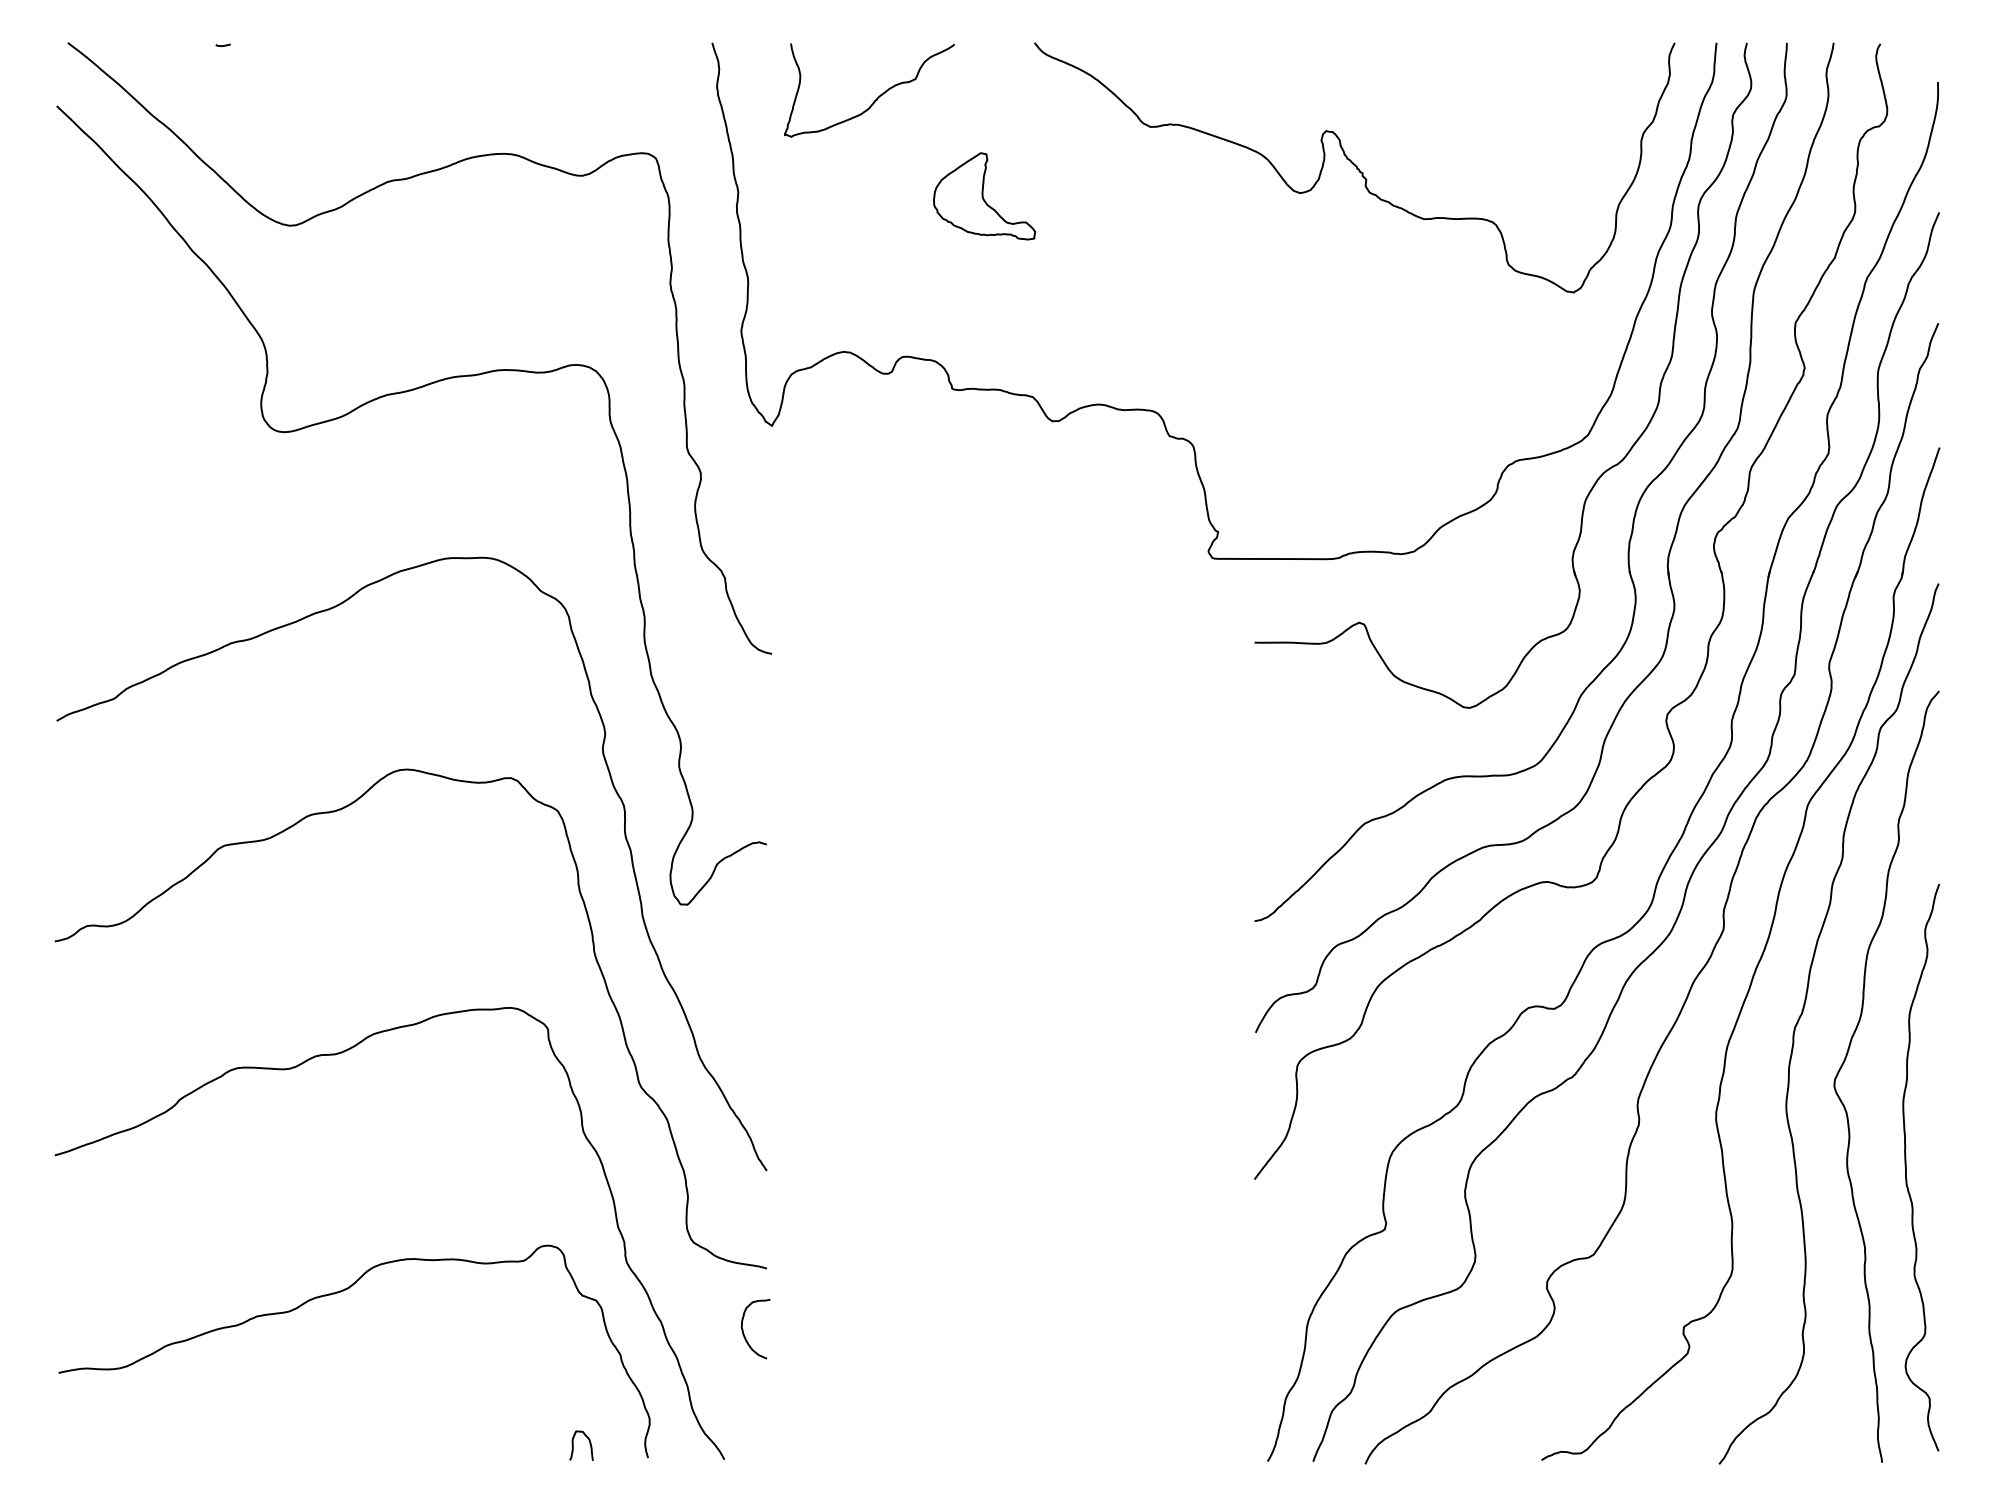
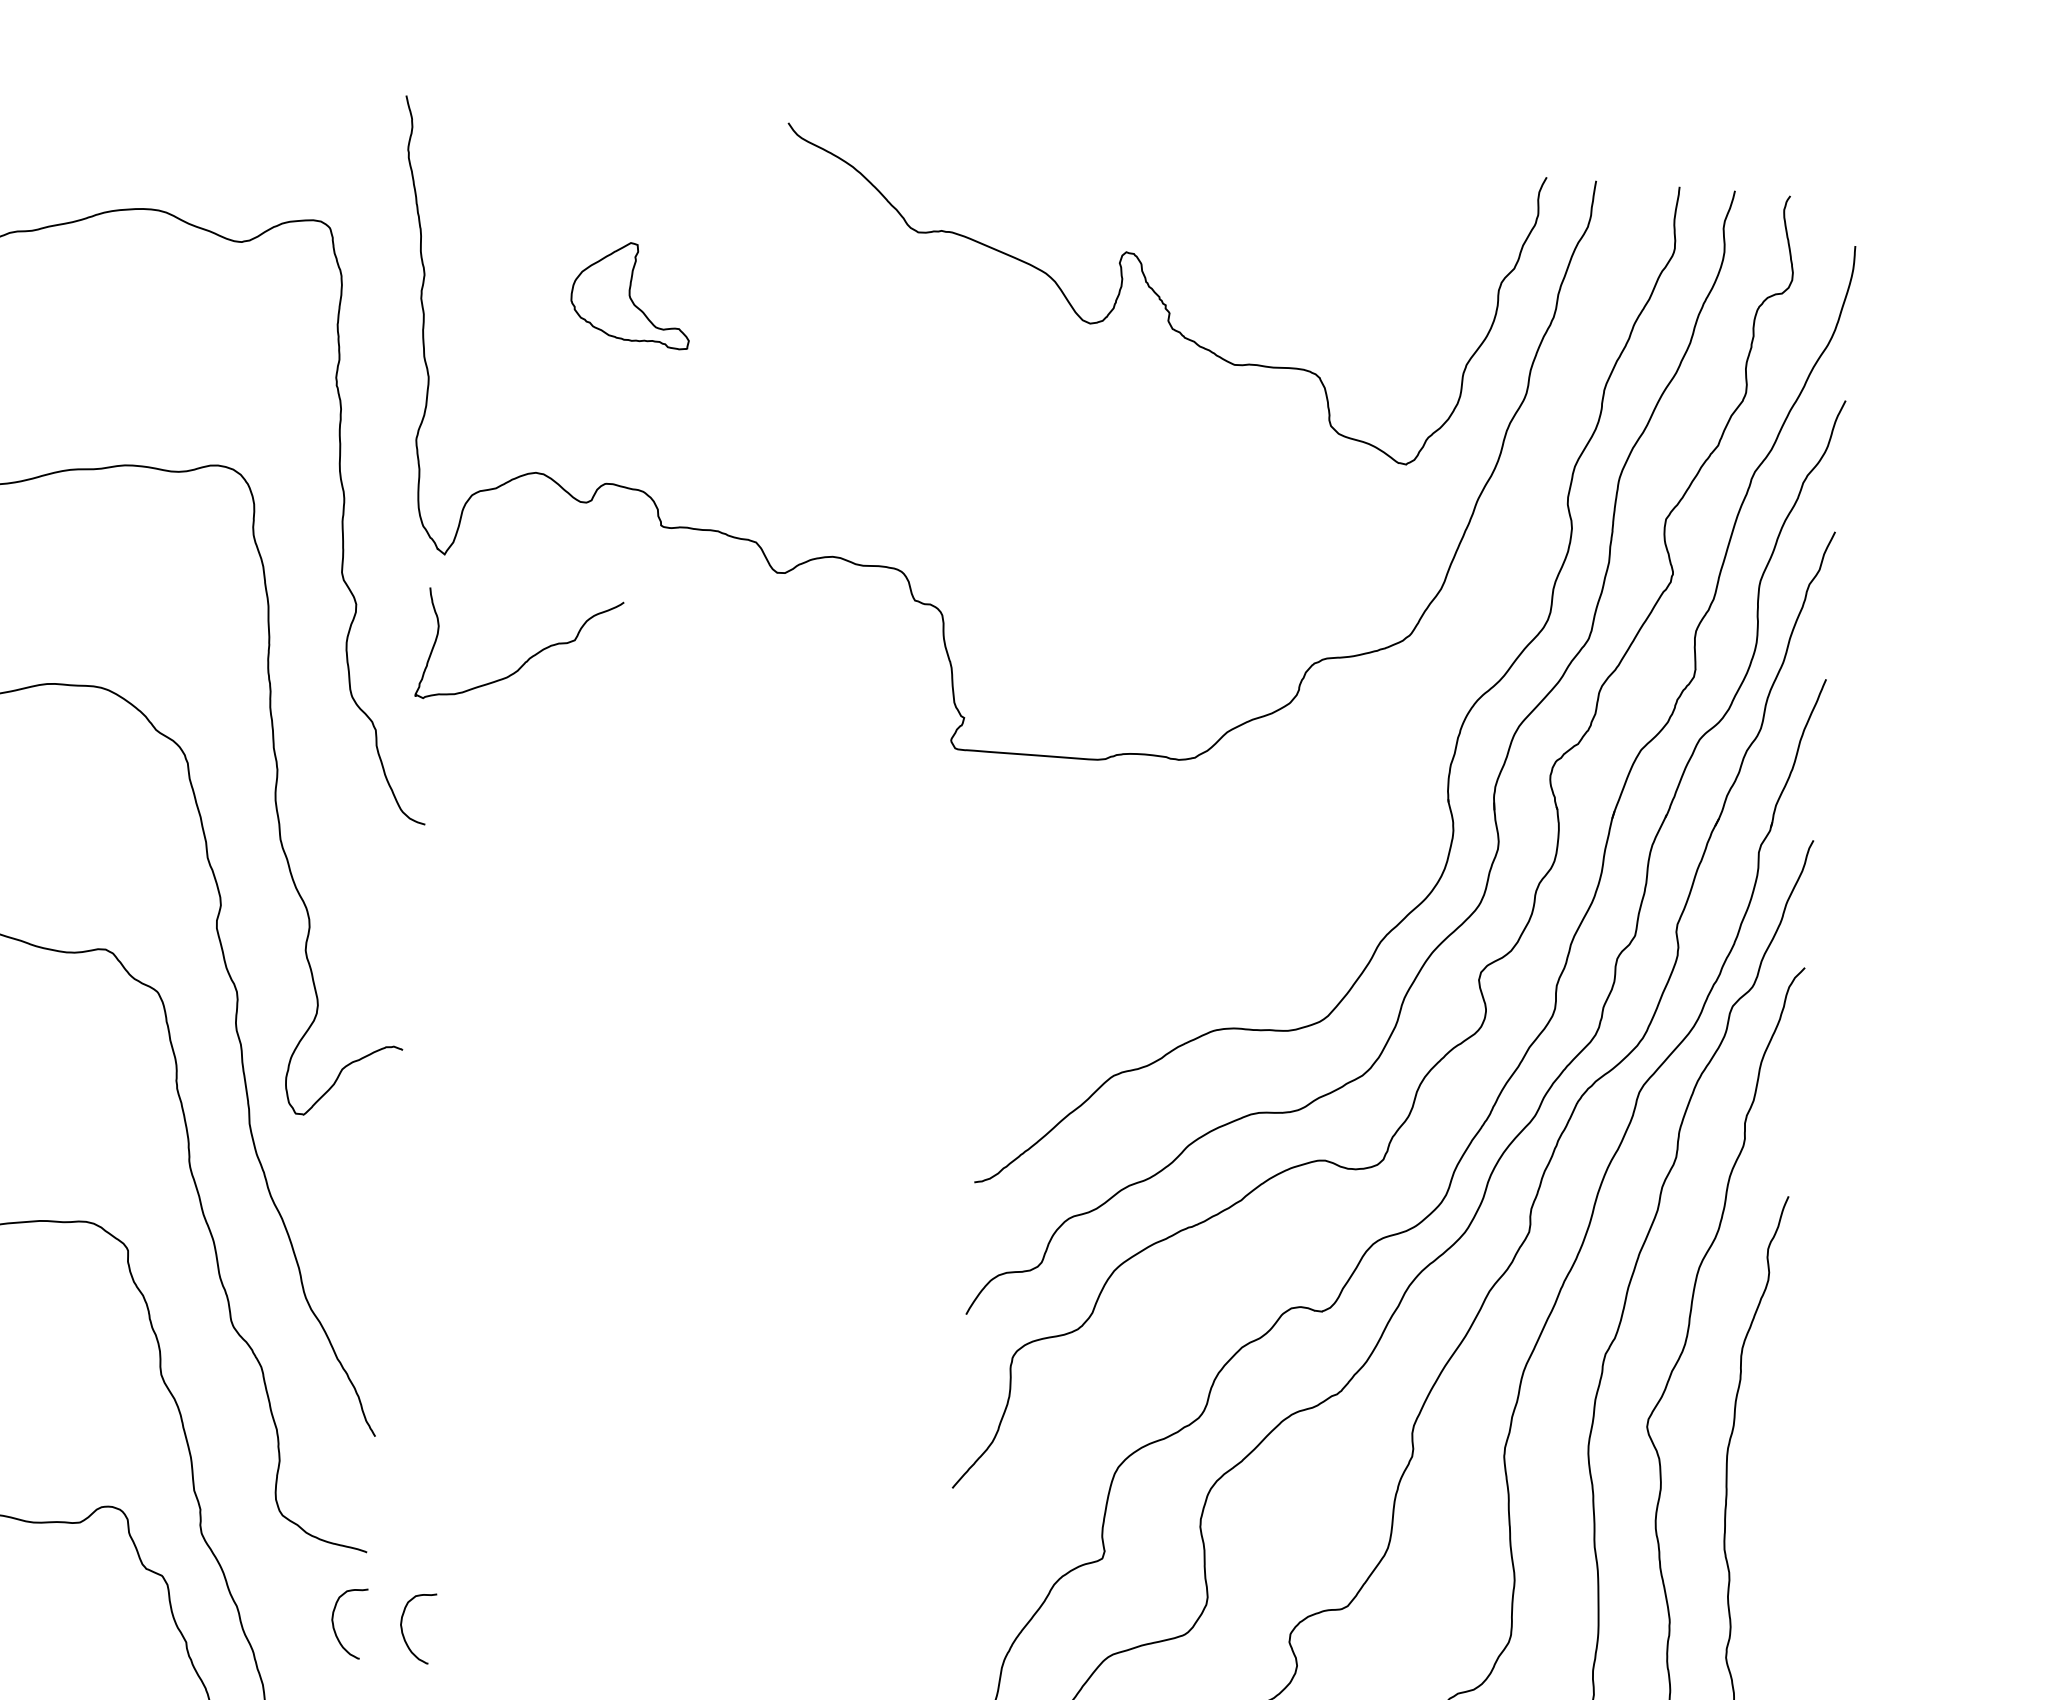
curve: (877, 97) -> (528, 658), moved
part: (984, 196) -> (631, 294), moved
part: (1602, 472) -> (1424, 680), removed
curve: (801, 1329) -> (402, 1627), added

